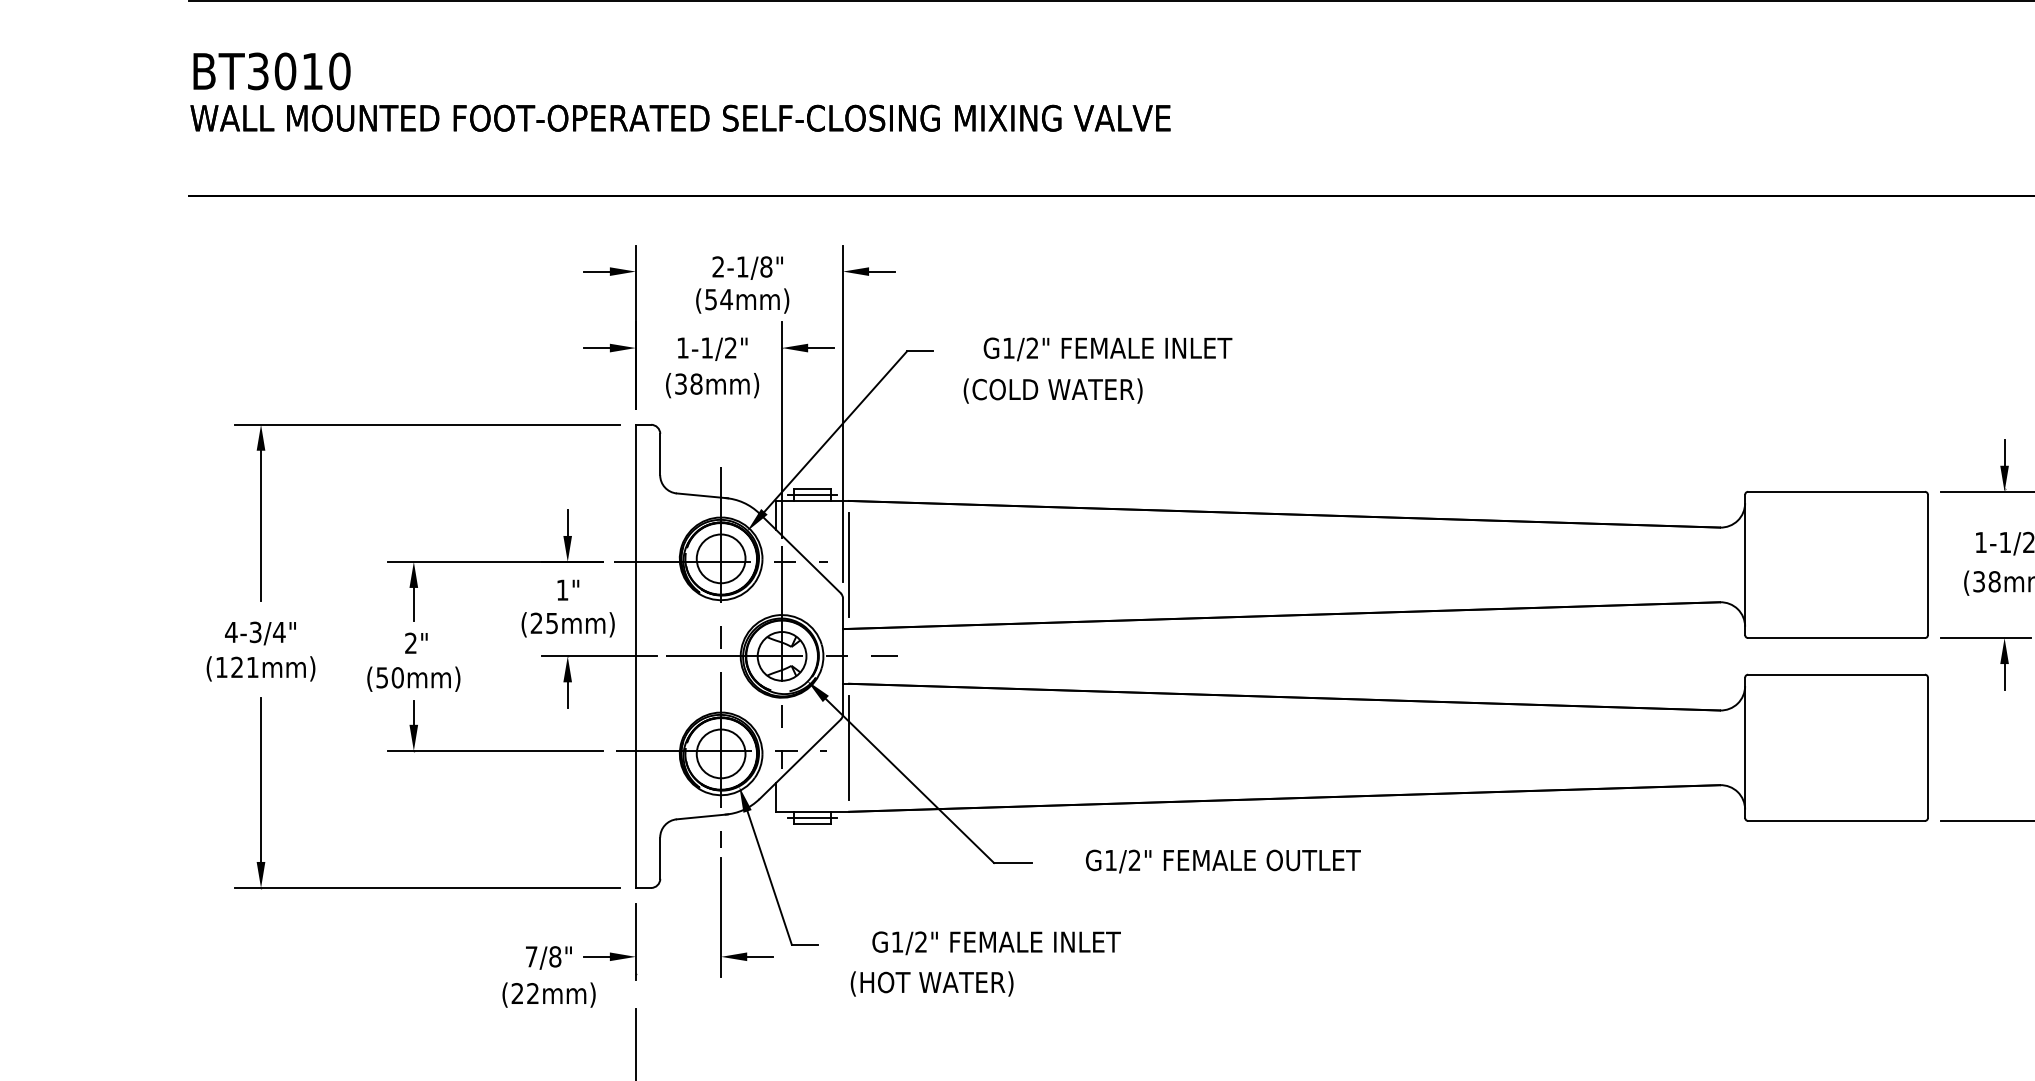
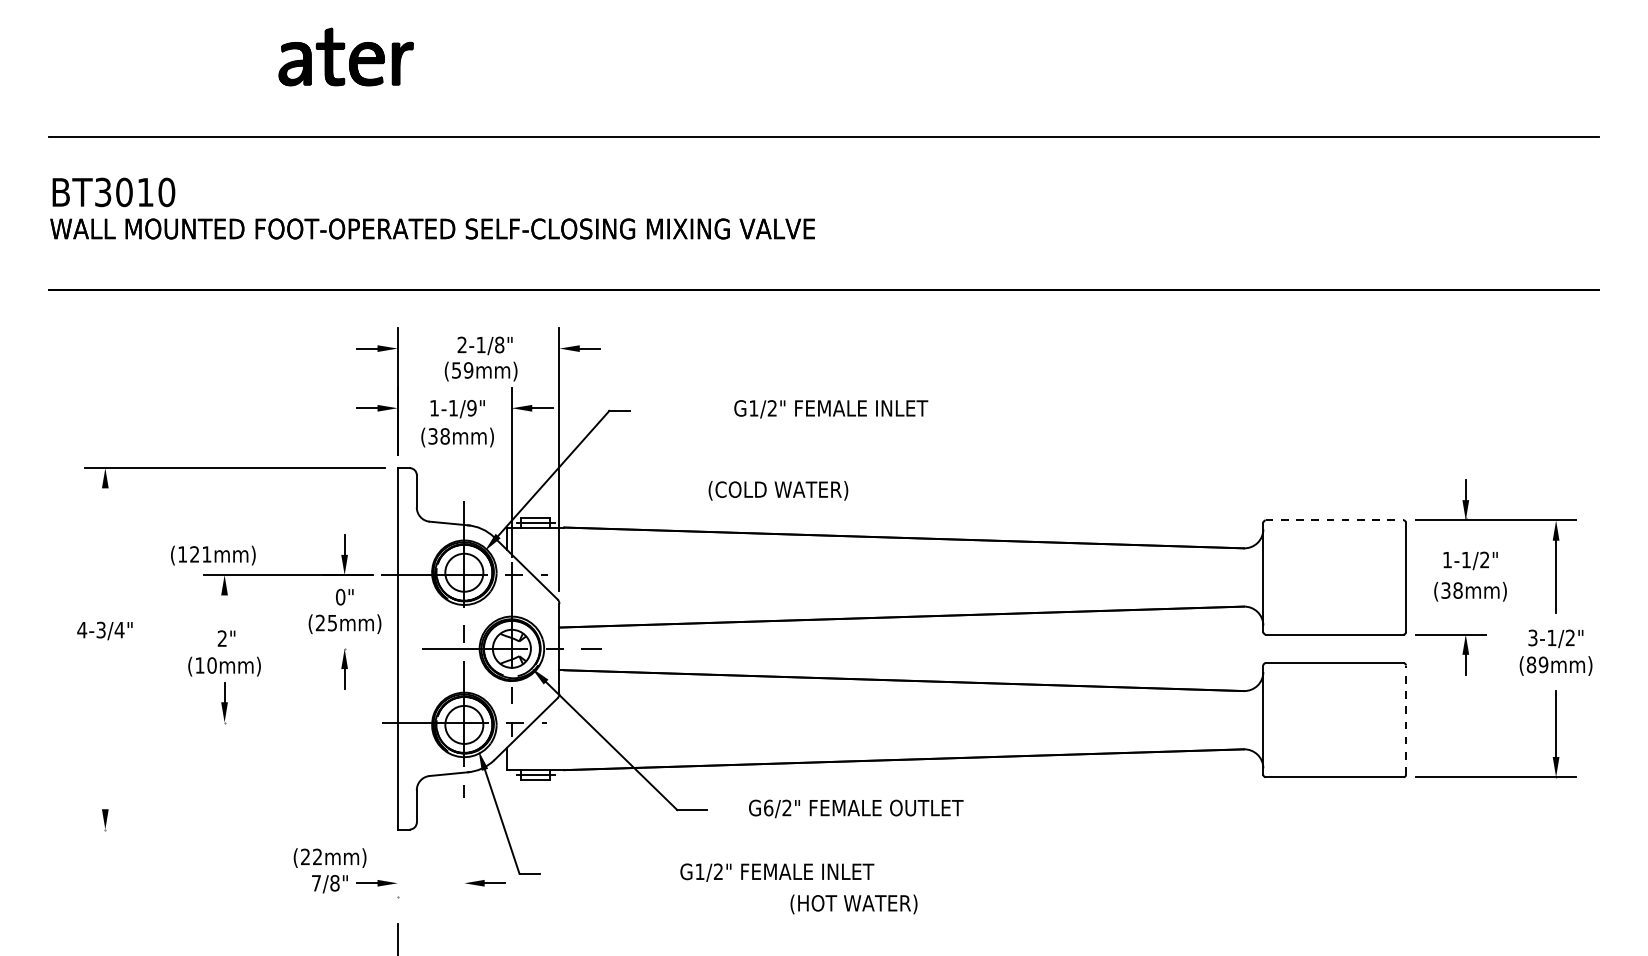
text: (726, 299) -> (468, 370), (54mm) -> (59mm)
text: (730, 348) -> (471, 408), 1-1/2" -> 1-1/9"
text: (1108, 349) -> (831, 409), moved
text: (1053, 390) -> (778, 490), moved
line: (1836, 491) -> (1334, 520), solid -> dashed
line: (261, 525) -> (105, 546), removed
line: (849, 564) -> (564, 577), removed
text: (562, 589) -> (340, 596), 1" -> 0"
line: (413, 603) -> (224, 607), removed
line: (599, 655) -> (369, 648), removed
text: (261, 668) -> (213, 555), moved
text: (381, 677) -> (199, 665), (50mm) -> (10mm)
line: (849, 746) -> (564, 719), removed
line: (1928, 748) -> (1406, 720), solid -> dashed
line: (494, 750) -> (287, 722), removed
line: (261, 780) -> (105, 745), removed
text: (1110, 859) -> (768, 807), G1/2" -> G6/2"
line: (427, 887) -> (235, 829), removed
line: (721, 916) -> (464, 851), removed
line: (635, 941) -> (397, 871), removed
text: (996, 943) -> (777, 872), moved
text: (931, 984) -> (853, 904), moved
text: (548, 994) -> (329, 857), moved

